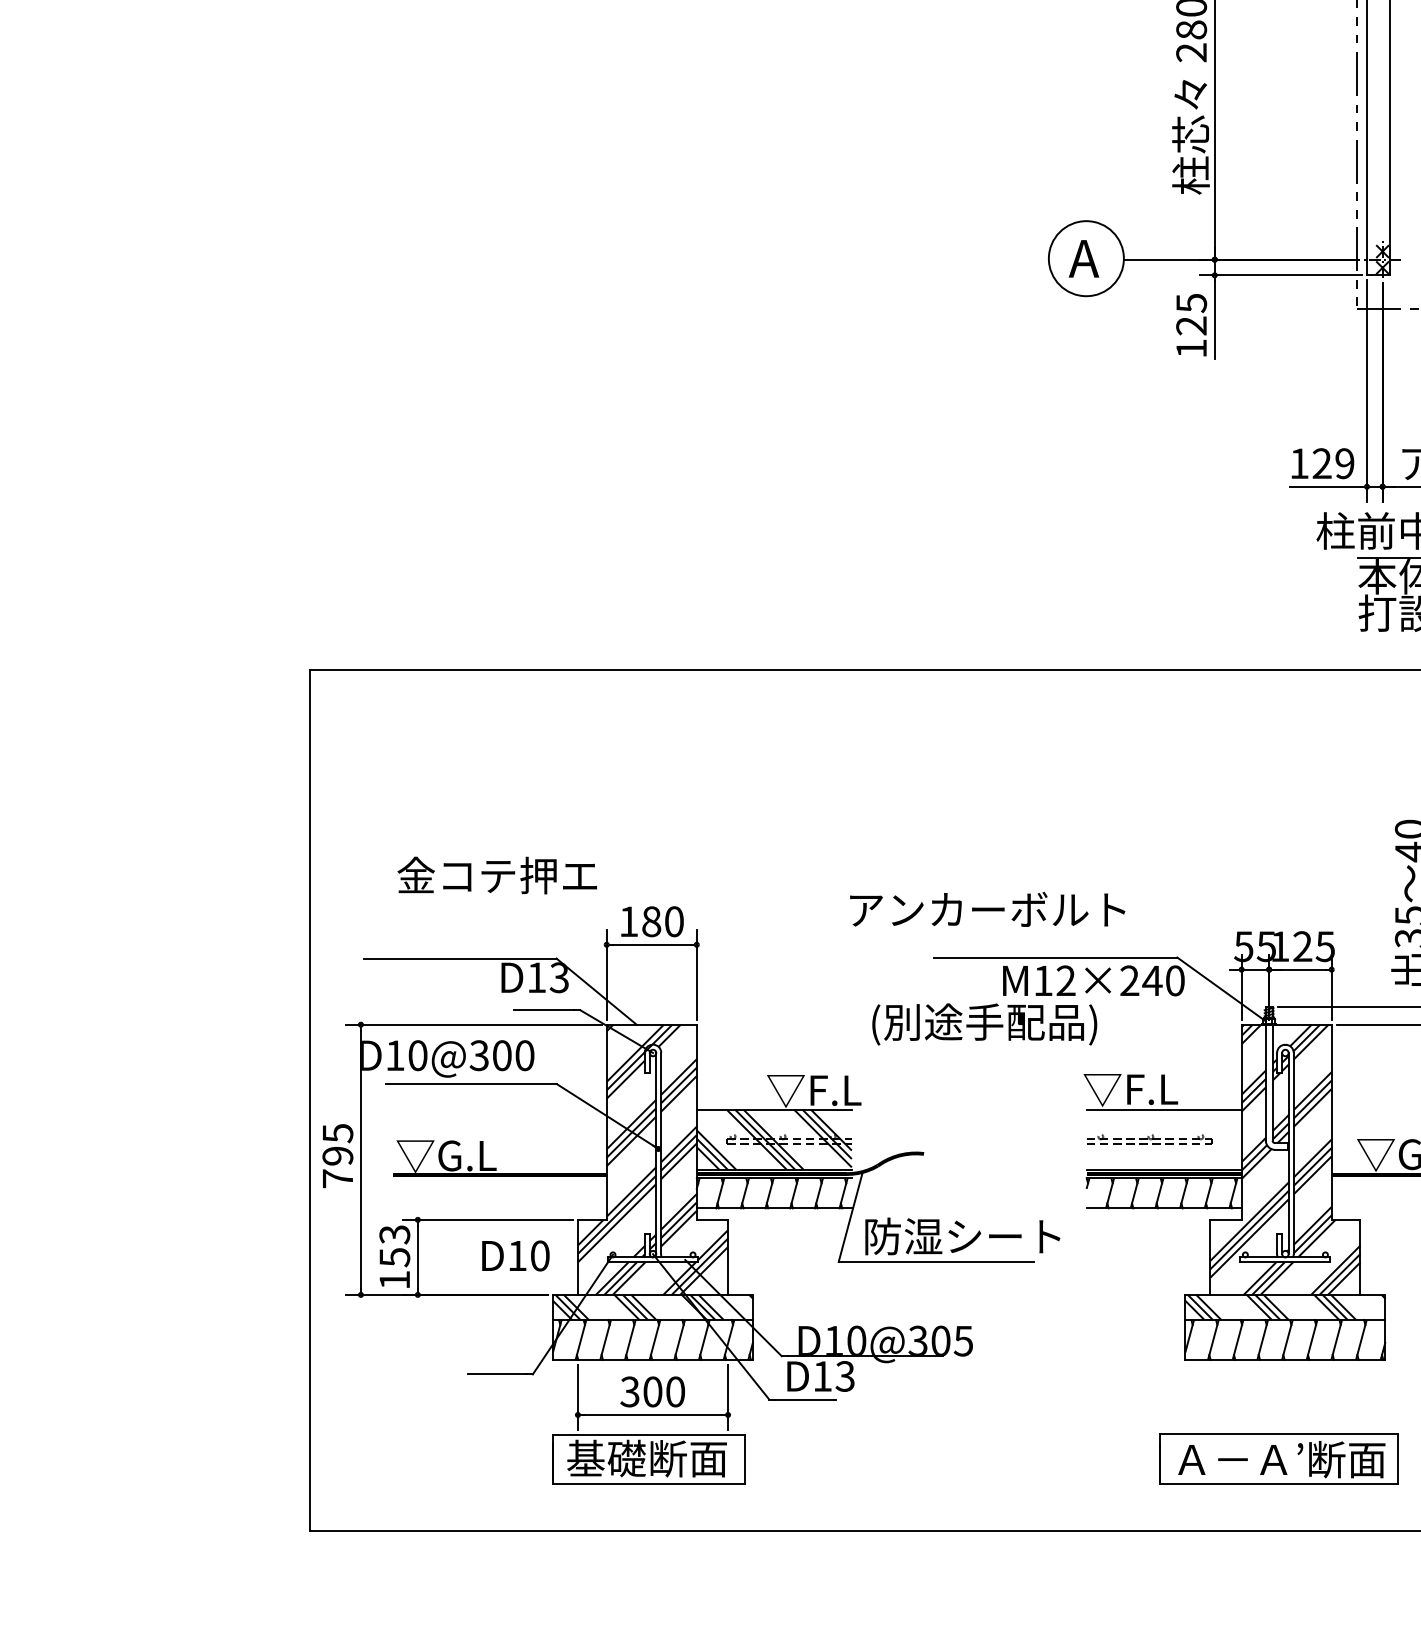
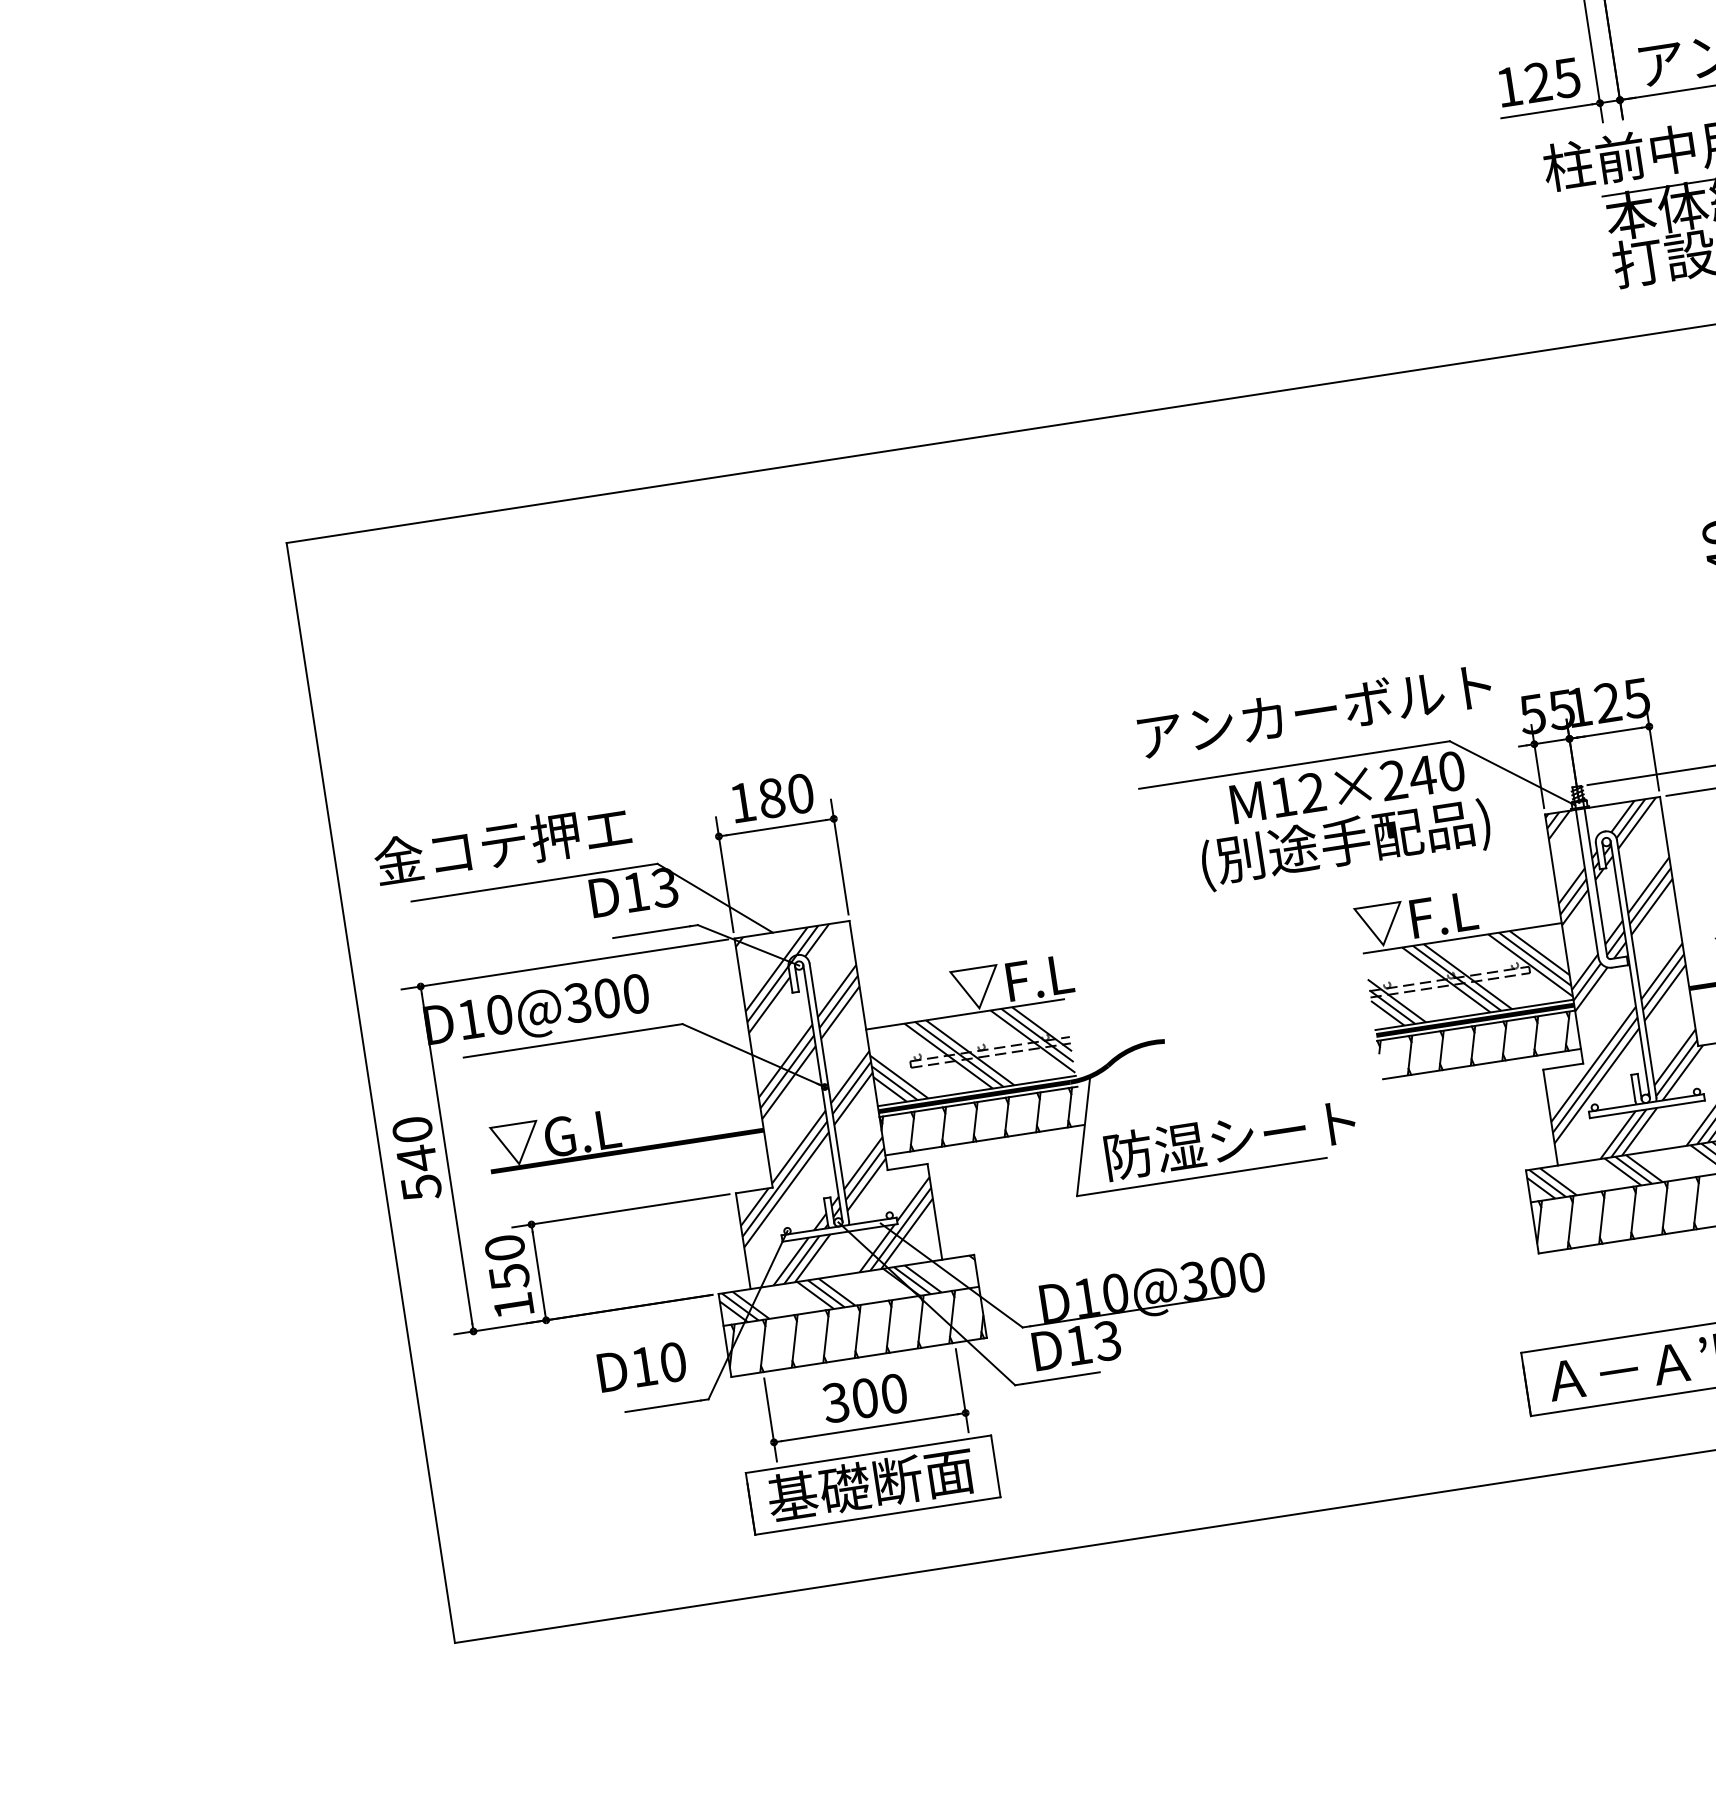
text: (1344, 463) -> (1566, 77), 129 -> 125
text: (496, 875) -> (501, 844), moved
text: (987, 908) -> (1314, 709), moved
text: (984, 1024) -> (1345, 844), moved
hatch: (1163, 1139) -> (1467, 976), added
text: (337, 1156) -> (416, 1159), 795 -> 540
text: (394, 1234) -> (504, 1247), 153 -> 150
text: (515, 1255) -> (641, 1366), moved
text: (963, 1340) -> (1251, 1271), D10@305 -> D10@300

